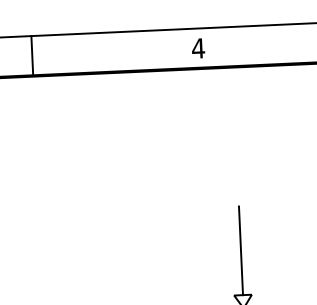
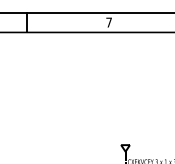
text: (197, 48) -> (108, 22), 4 -> 7
line: (240, 251) -> (125, 123), removed

